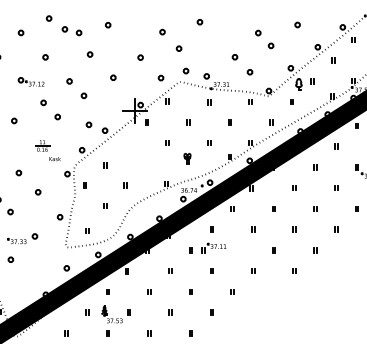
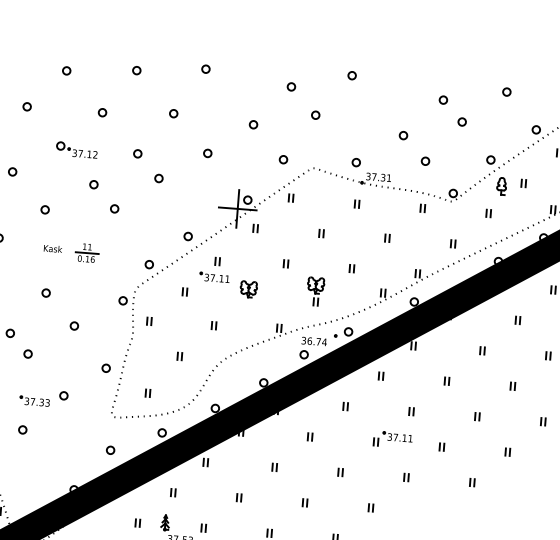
part: (48, 18) -> (111, 51), removed
part: (78, 32) -> (157, 77), removed
part: (185, 70) -> (323, 150), removed
part: (88, 124) -> (162, 224), removed
part: (132, 154) -> (228, 277), added
part: (187, 158) -> (315, 290), size x1.67
text: (54, 159) -> (52, 249), moved
part: (213, 247) -> (392, 438), moved

